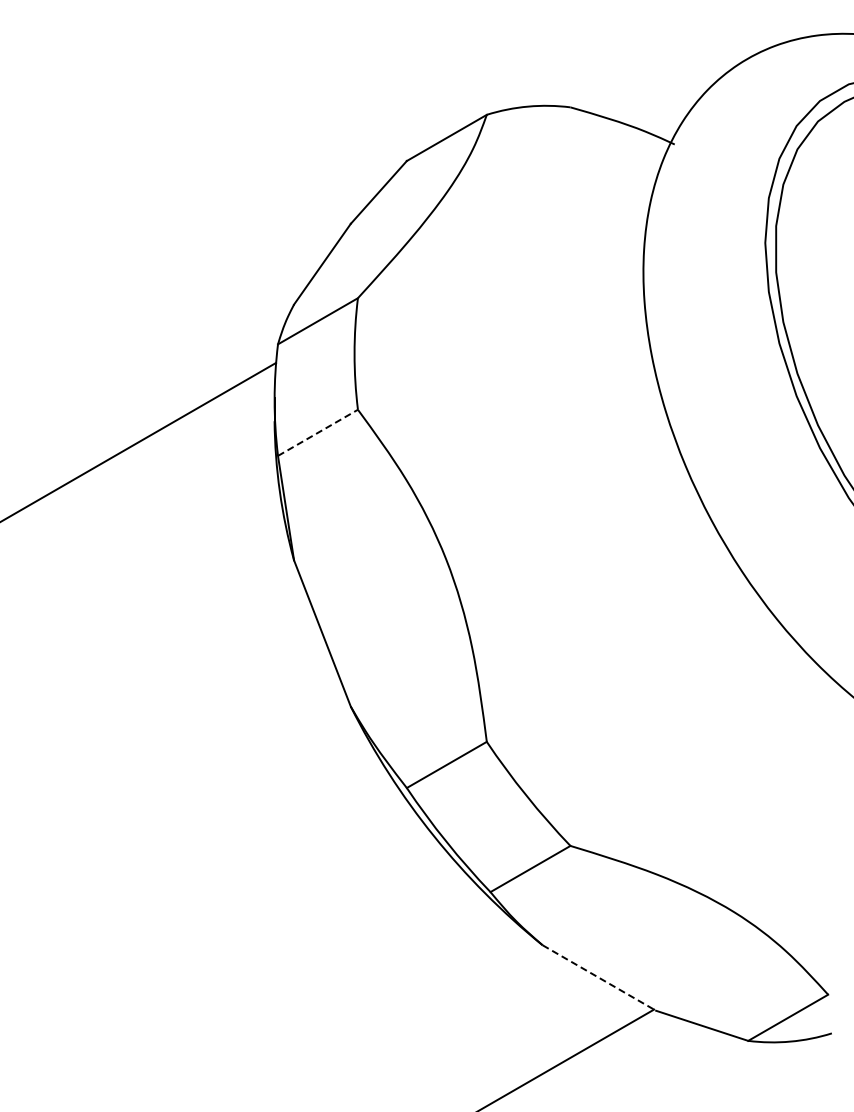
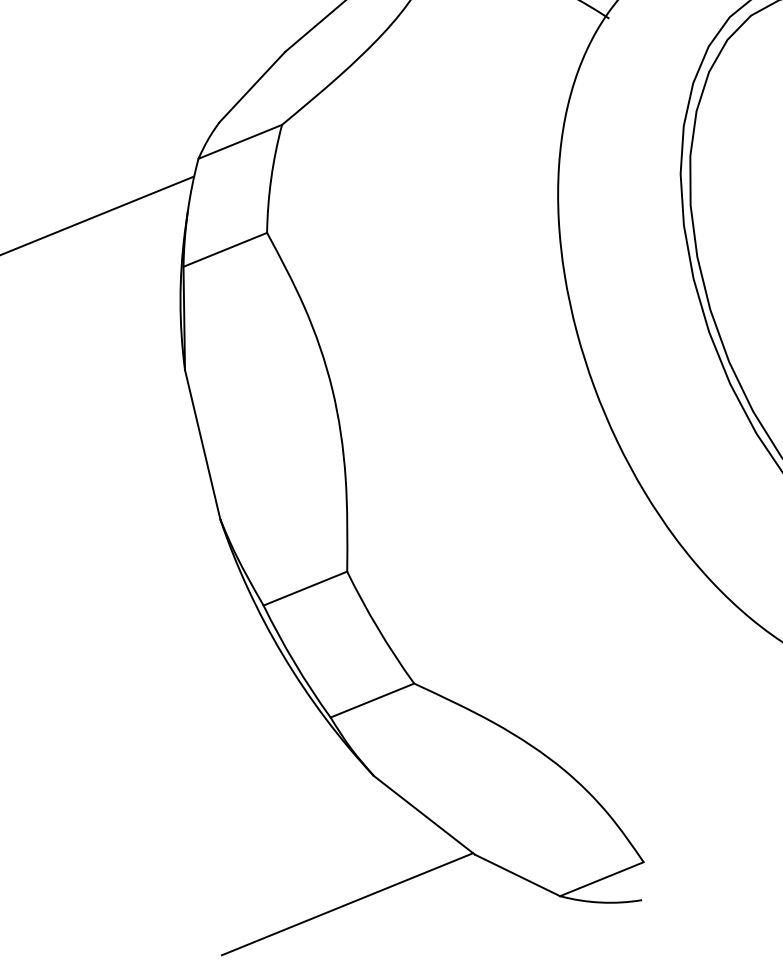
line: (318, 432) -> (225, 249), dashed -> solid
line: (599, 978) -> (424, 815), dashed -> solid

